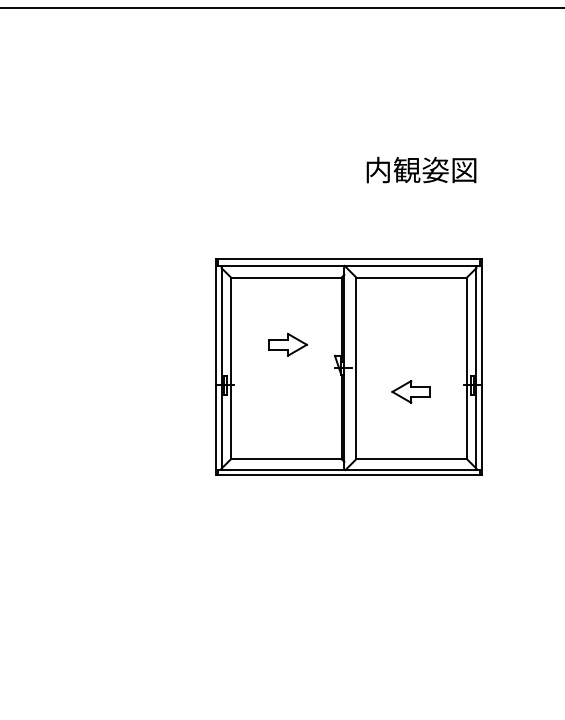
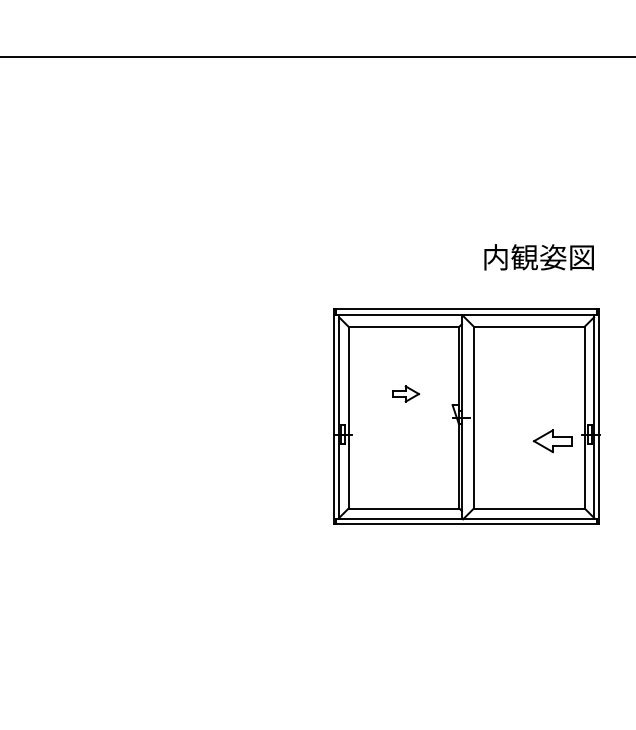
text: (420, 170) -> (538, 257), moved
part: (287, 344) -> (405, 393), size x0.7
part: (410, 392) -> (552, 441), moved

